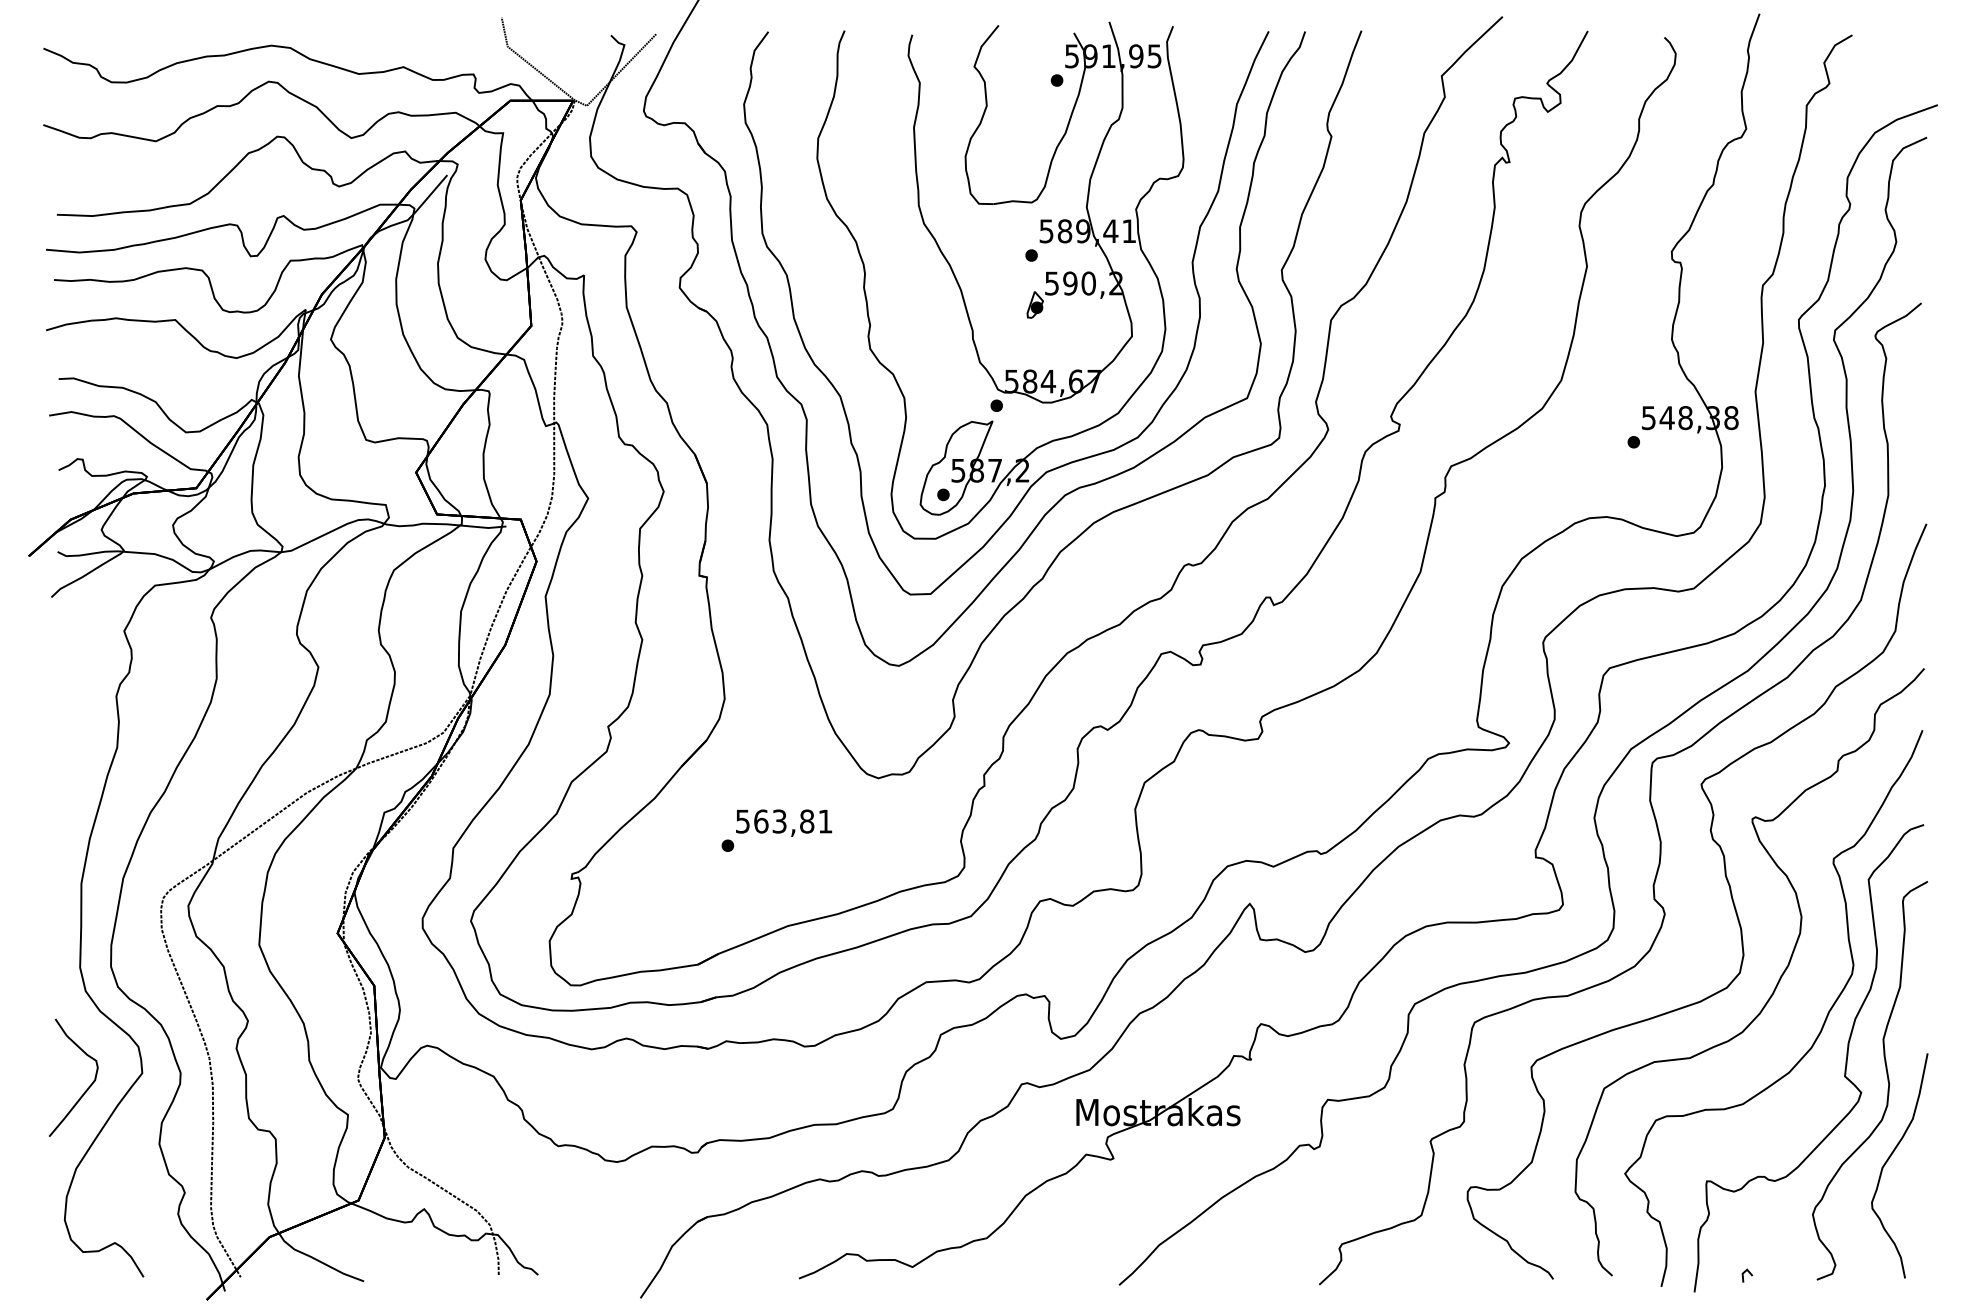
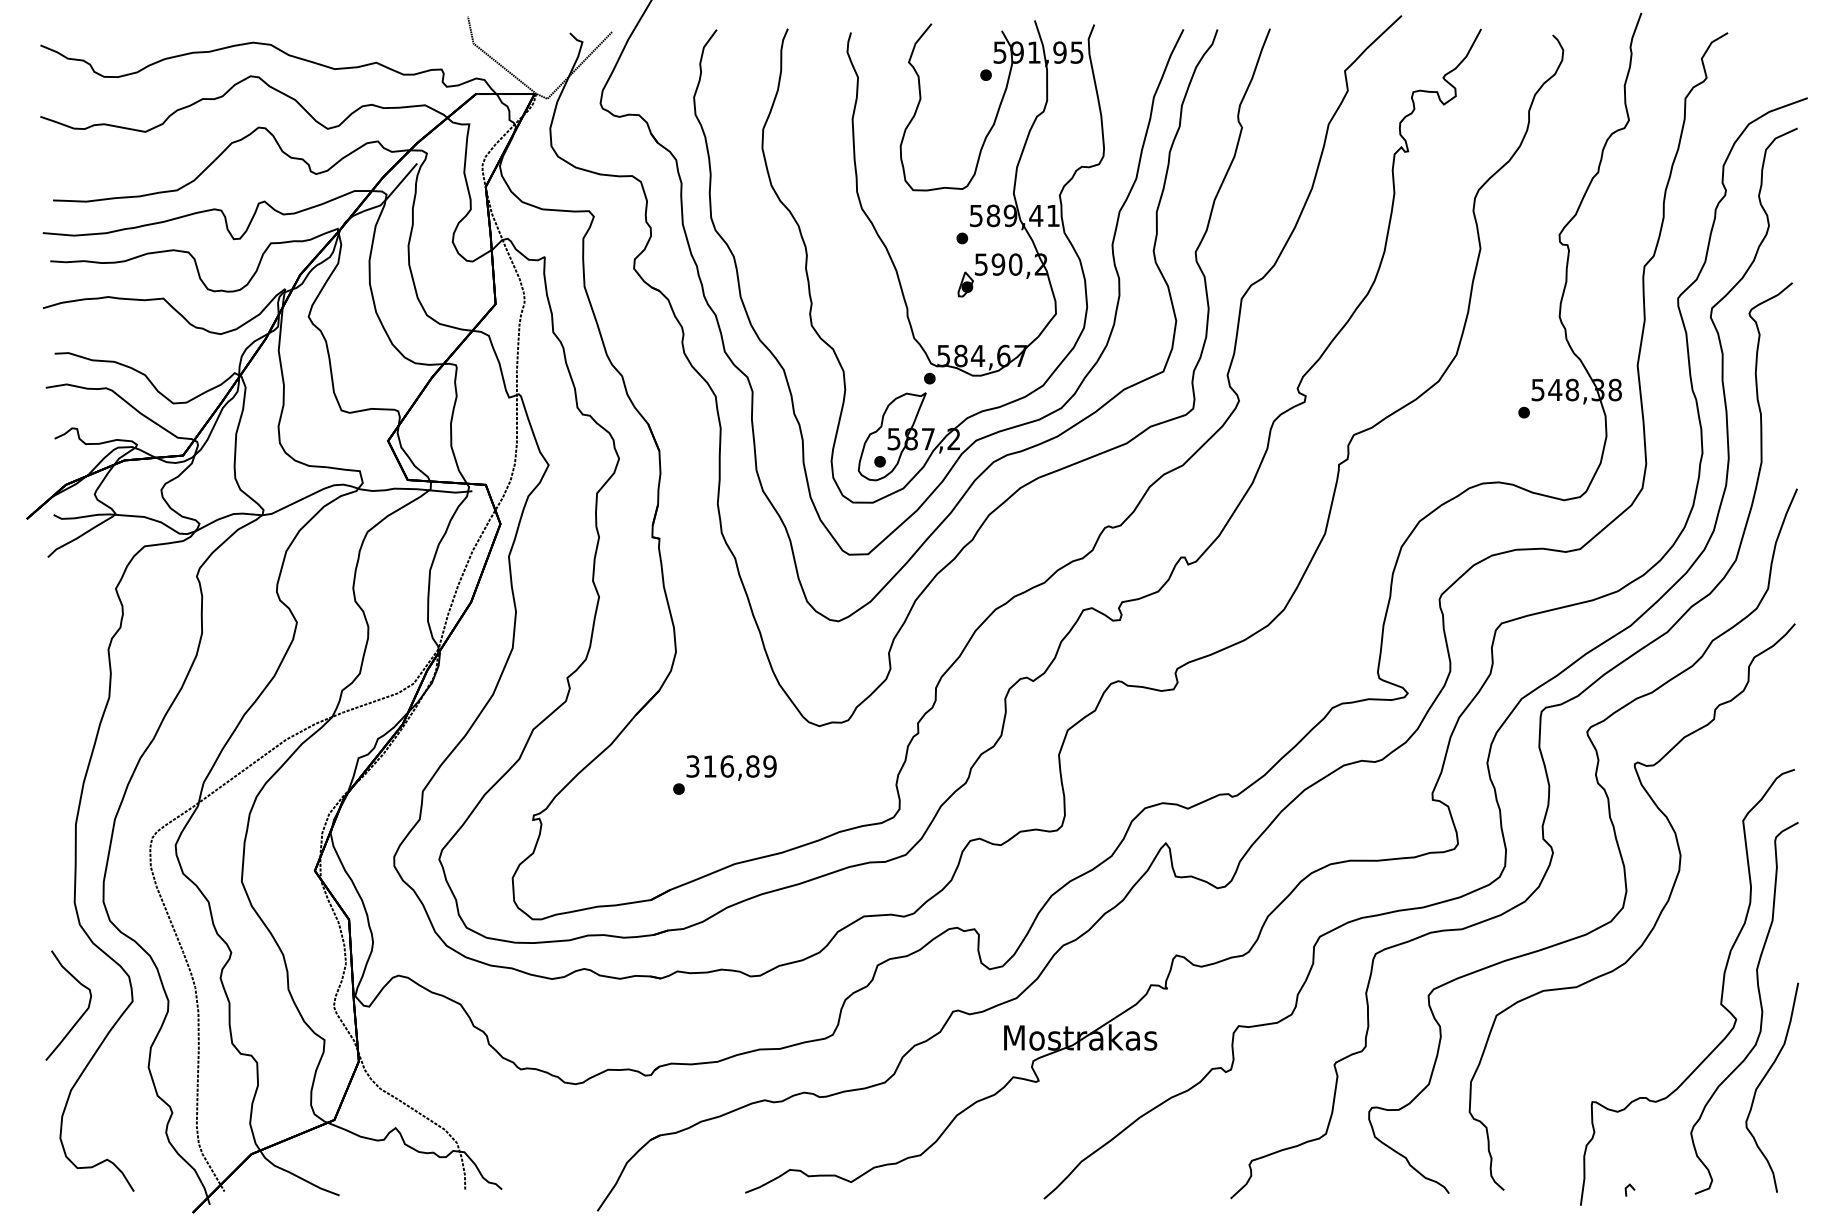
text: (784, 821) -> (731, 766), 563,81 -> 316,89
part: (1820, 1029) -> (1698, 960), removed

